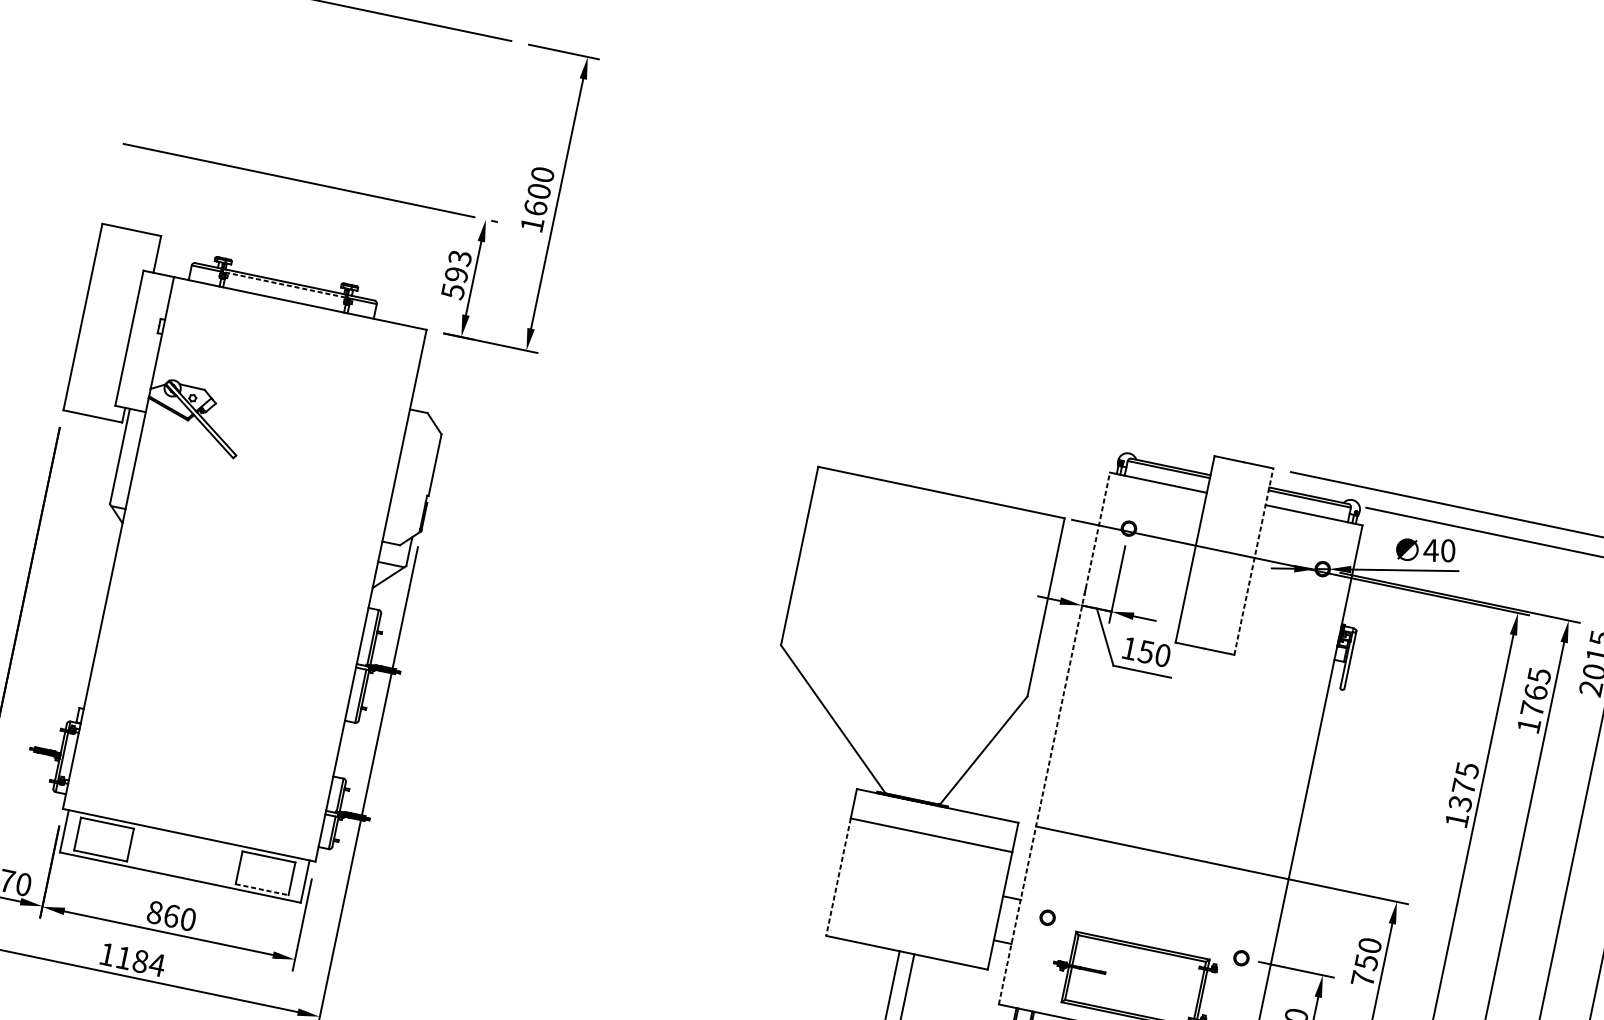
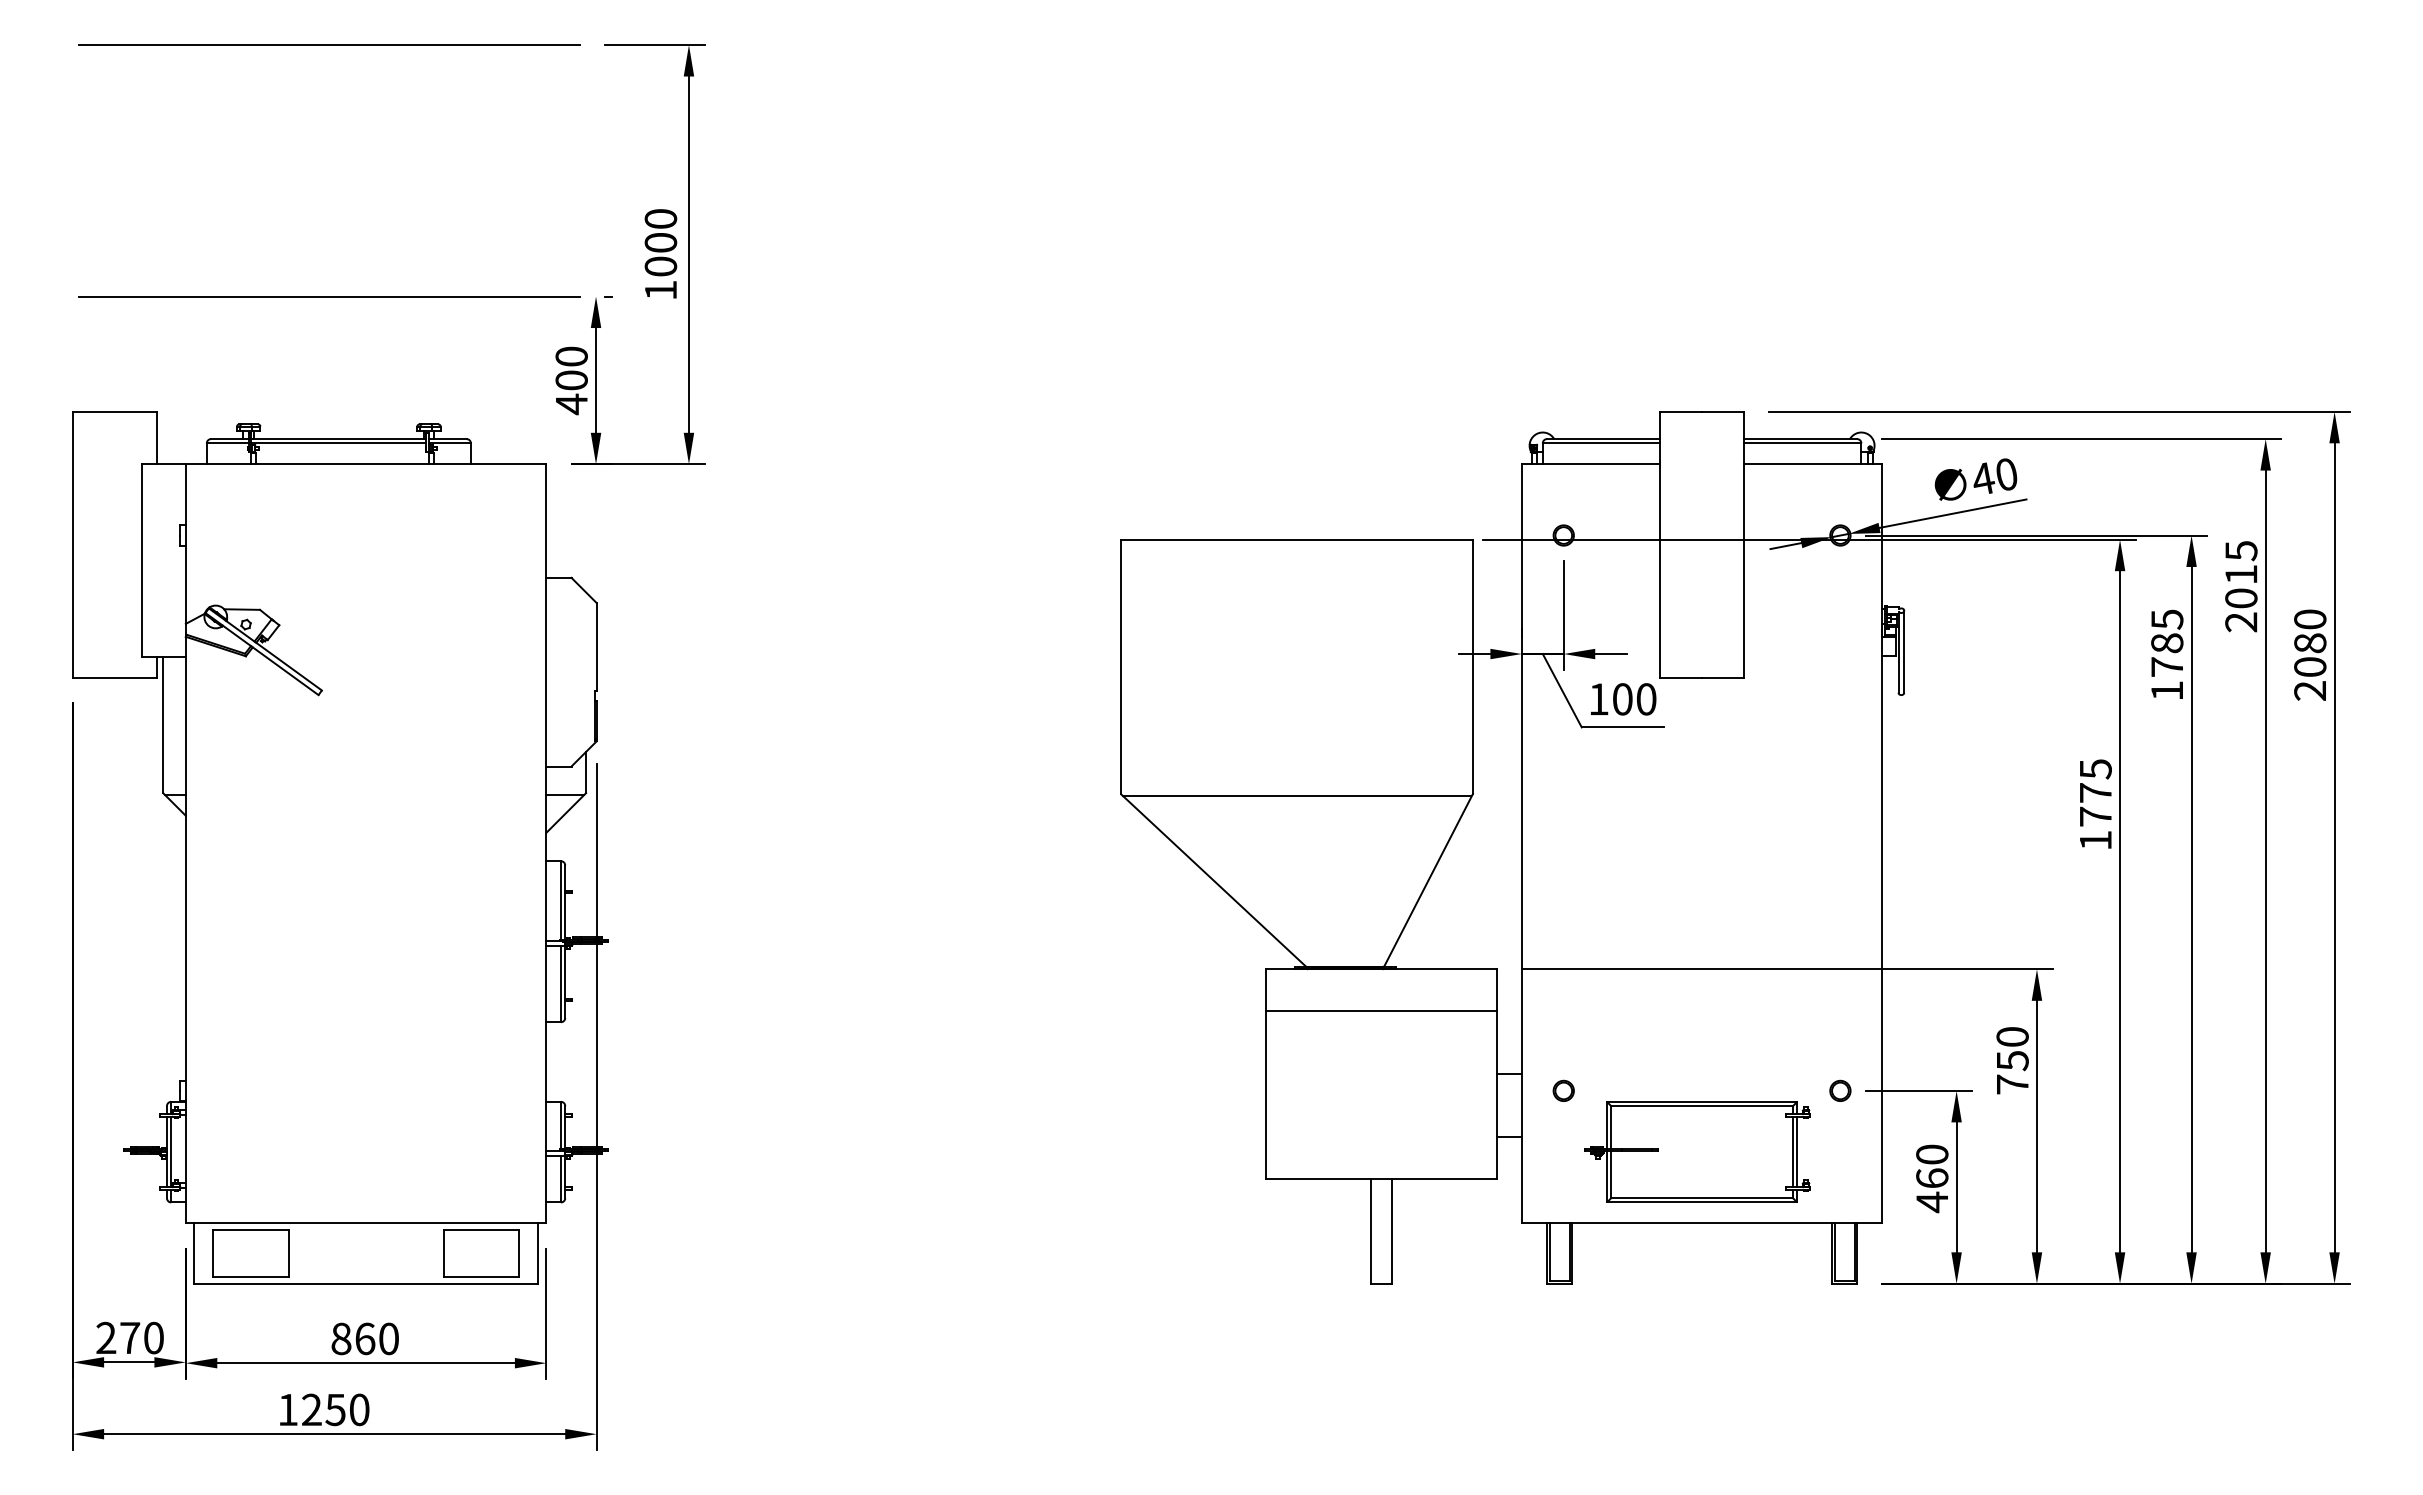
text: (535, 207) -> (660, 266), 1600 -> 1000
text: (456, 274) -> (571, 380), 593 -> 400
line: (284, 284) -> (338, 443), dashed -> solid
line: (1254, 561) -> (1744, 544), dashed -> solid
text: (1146, 652) -> (1622, 699), 150 -> 100
line: (903, 671) -> (1296, 795), added
text: (1536, 692) -> (2167, 643), 1765 -> 1785
line: (1054, 738) -> (1521, 843), dashed -> solid
text: (1460, 803) -> (2095, 816), 1375 -> 1775
line: (838, 877) -> (1266, 1095), dashed -> solid
line: (262, 889) -> (481, 1276), dashed -> solid
text: (141, 961) -> (336, 1409), 1184 -> 1250

